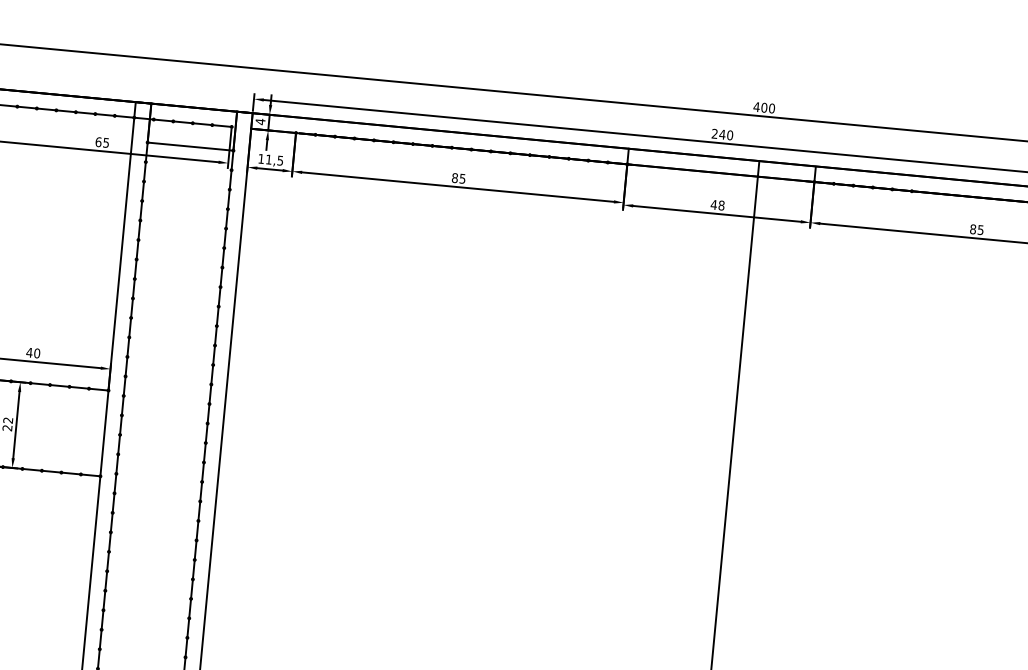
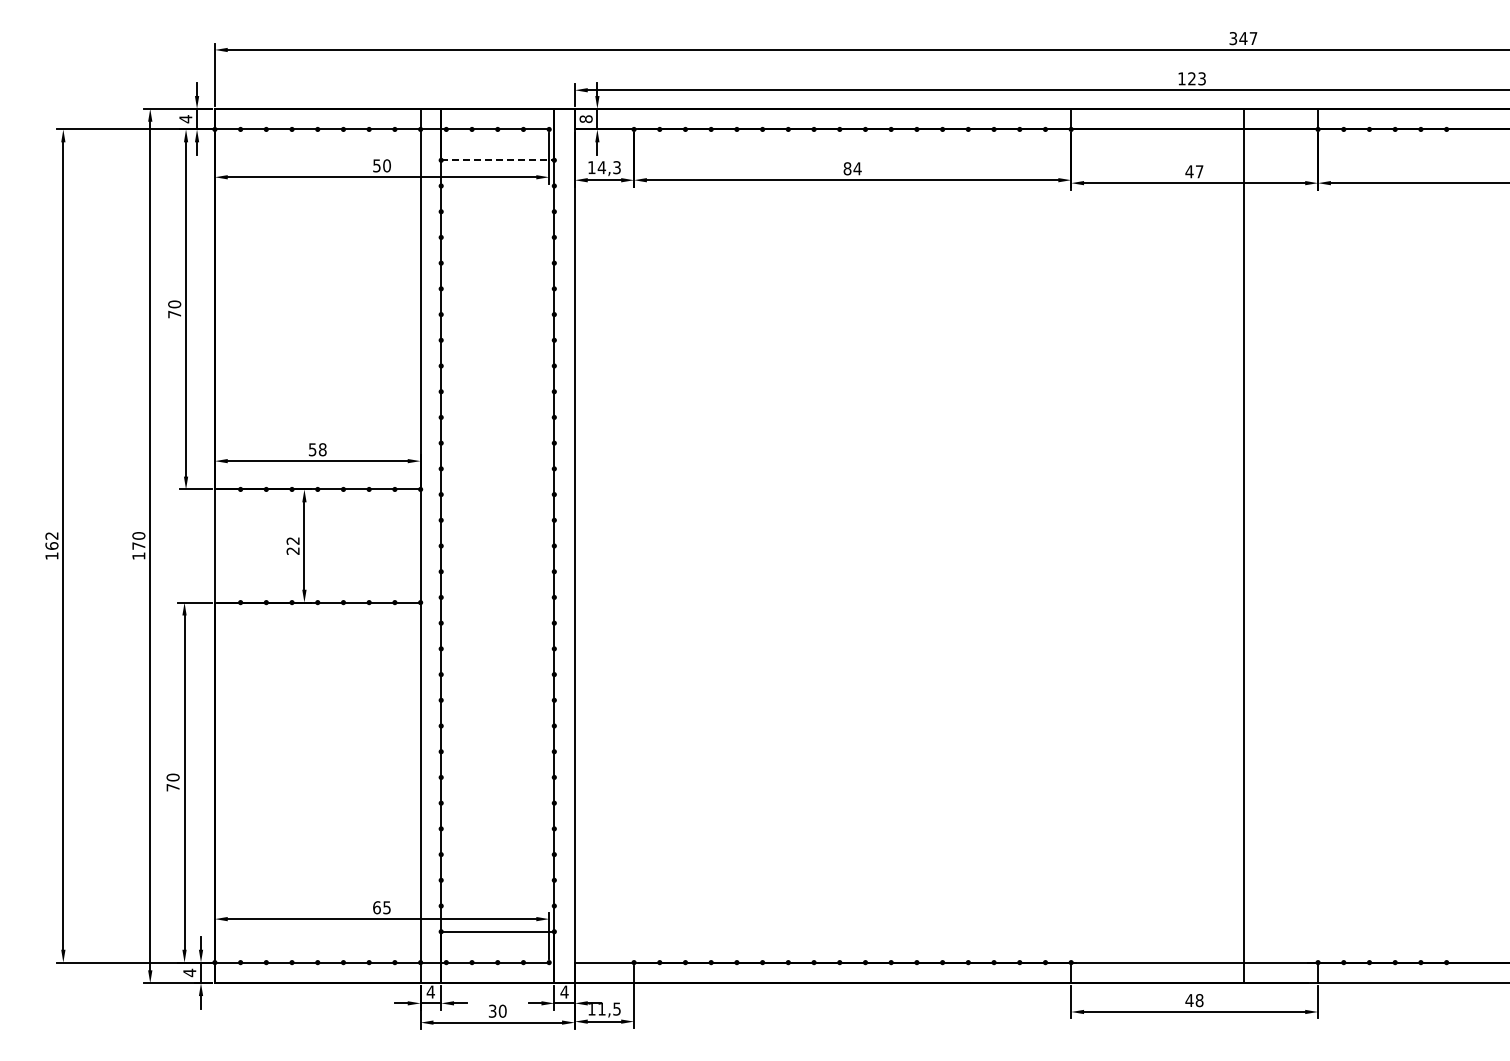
text: (764, 107) -> (1243, 38), 400 -> 347
text: (259, 122) -> (585, 119), 4 -> 8
text: (722, 134) -> (1192, 78), 240 -> 123
text: (102, 142) -> (381, 165), 65 -> 50
line: (190, 146) -> (497, 160), solid -> dashed
text: (273, 160) -> (608, 167), 11,5 -> 14,3
text: (462, 178) -> (857, 168), 85 -> 84
text: (721, 205) -> (1199, 171), 48 -> 47
text: (33, 352) -> (317, 449), 40 -> 58

